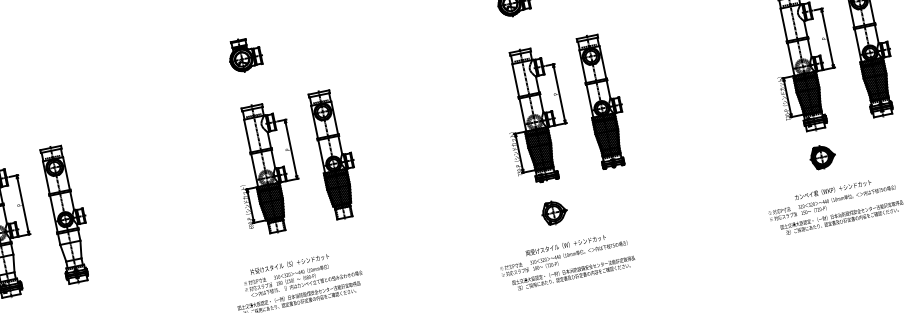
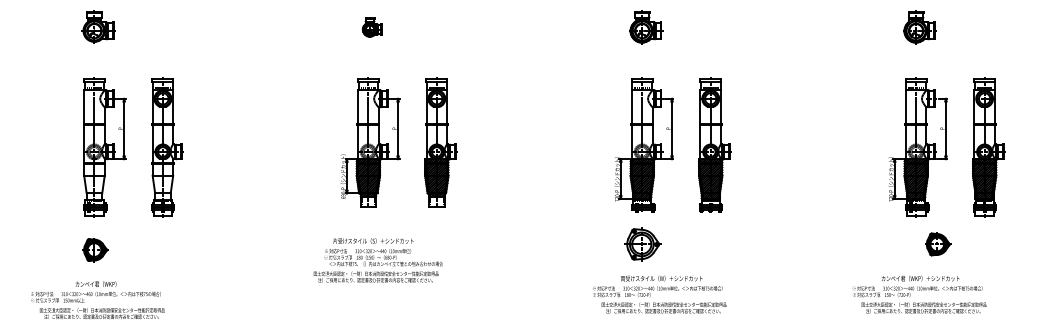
part: (245, 55) -> (372, 27), size x0.6
part: (823, 157) -> (938, 244), moved
part: (554, 212) -> (643, 244), size x1.4
text: (566, 261) -> (659, 294), moved

